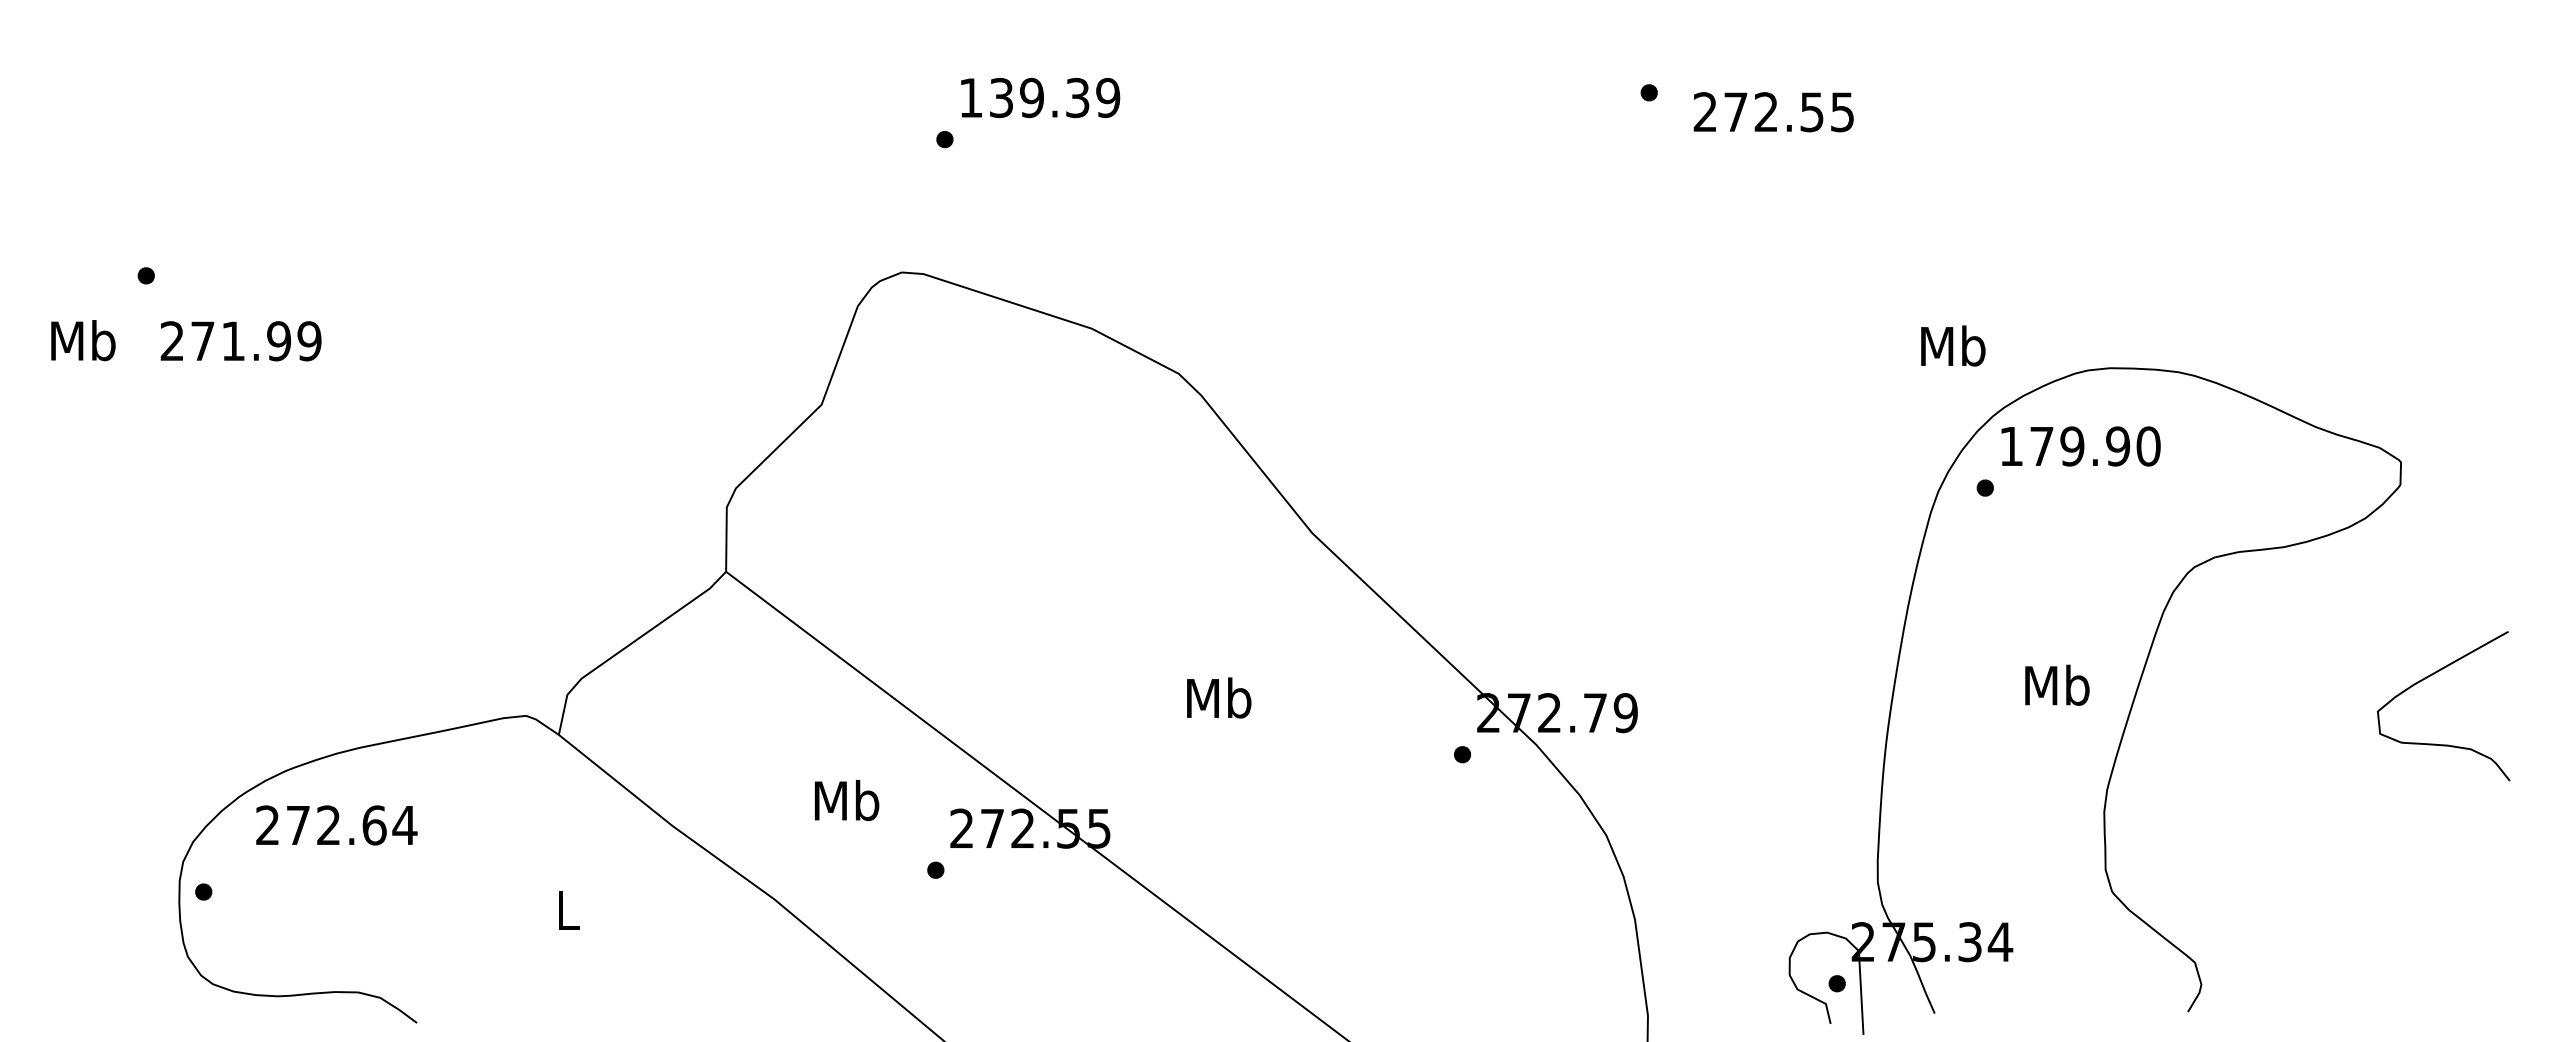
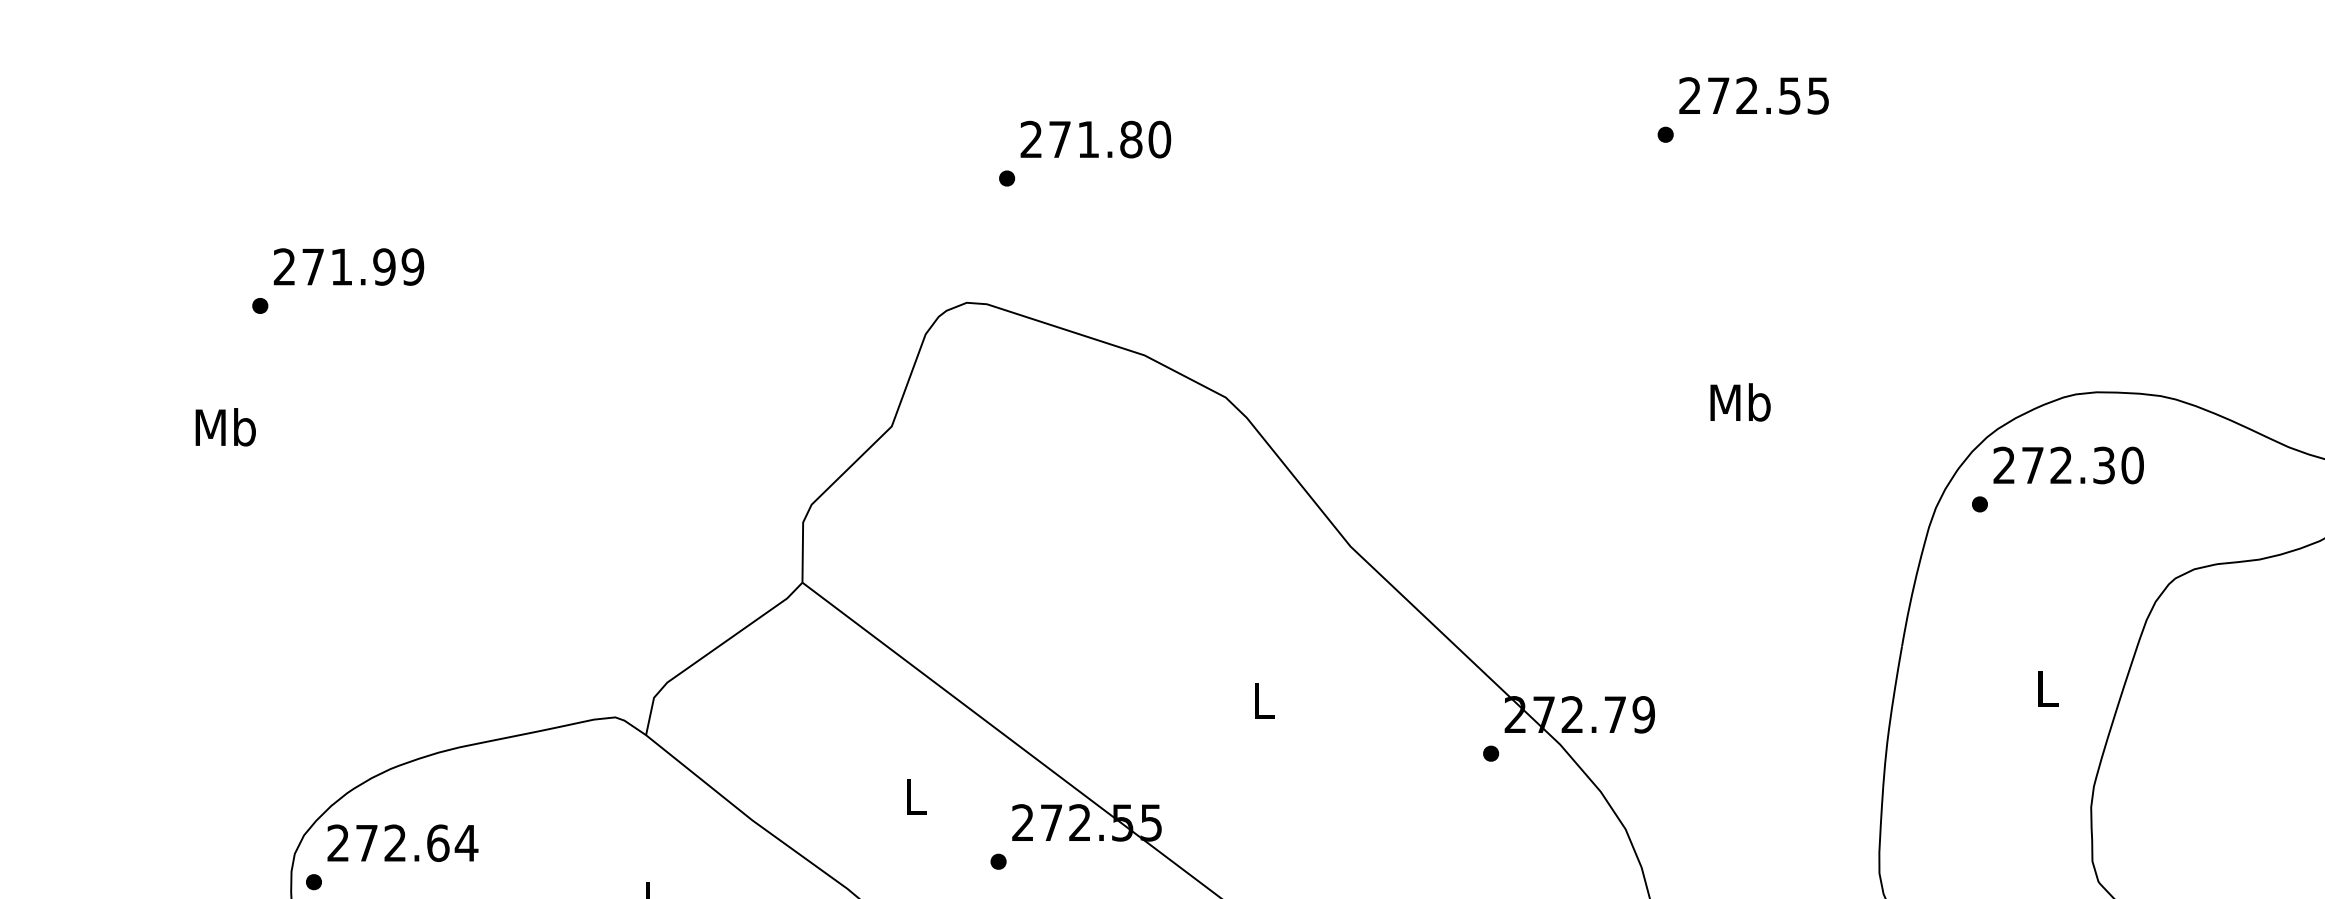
text: (1039, 97) -> (1095, 139), 139.39 -> 271.80
text: (1773, 112) -> (1753, 96), moved
text: (83, 340) -> (225, 427), moved
text: (240, 341) -> (348, 267), moved
text: (1953, 345) -> (1740, 401), moved
text: (2064, 446) -> (2053, 465), 179.90 -> 272.30
text: (2057, 684) -> (2047, 688), Mb -> L
text: (1219, 697) -> (1263, 700), Mb -> L
text: (846, 800) -> (915, 796), Mb -> L
text: (336, 825) -> (402, 843), moved

